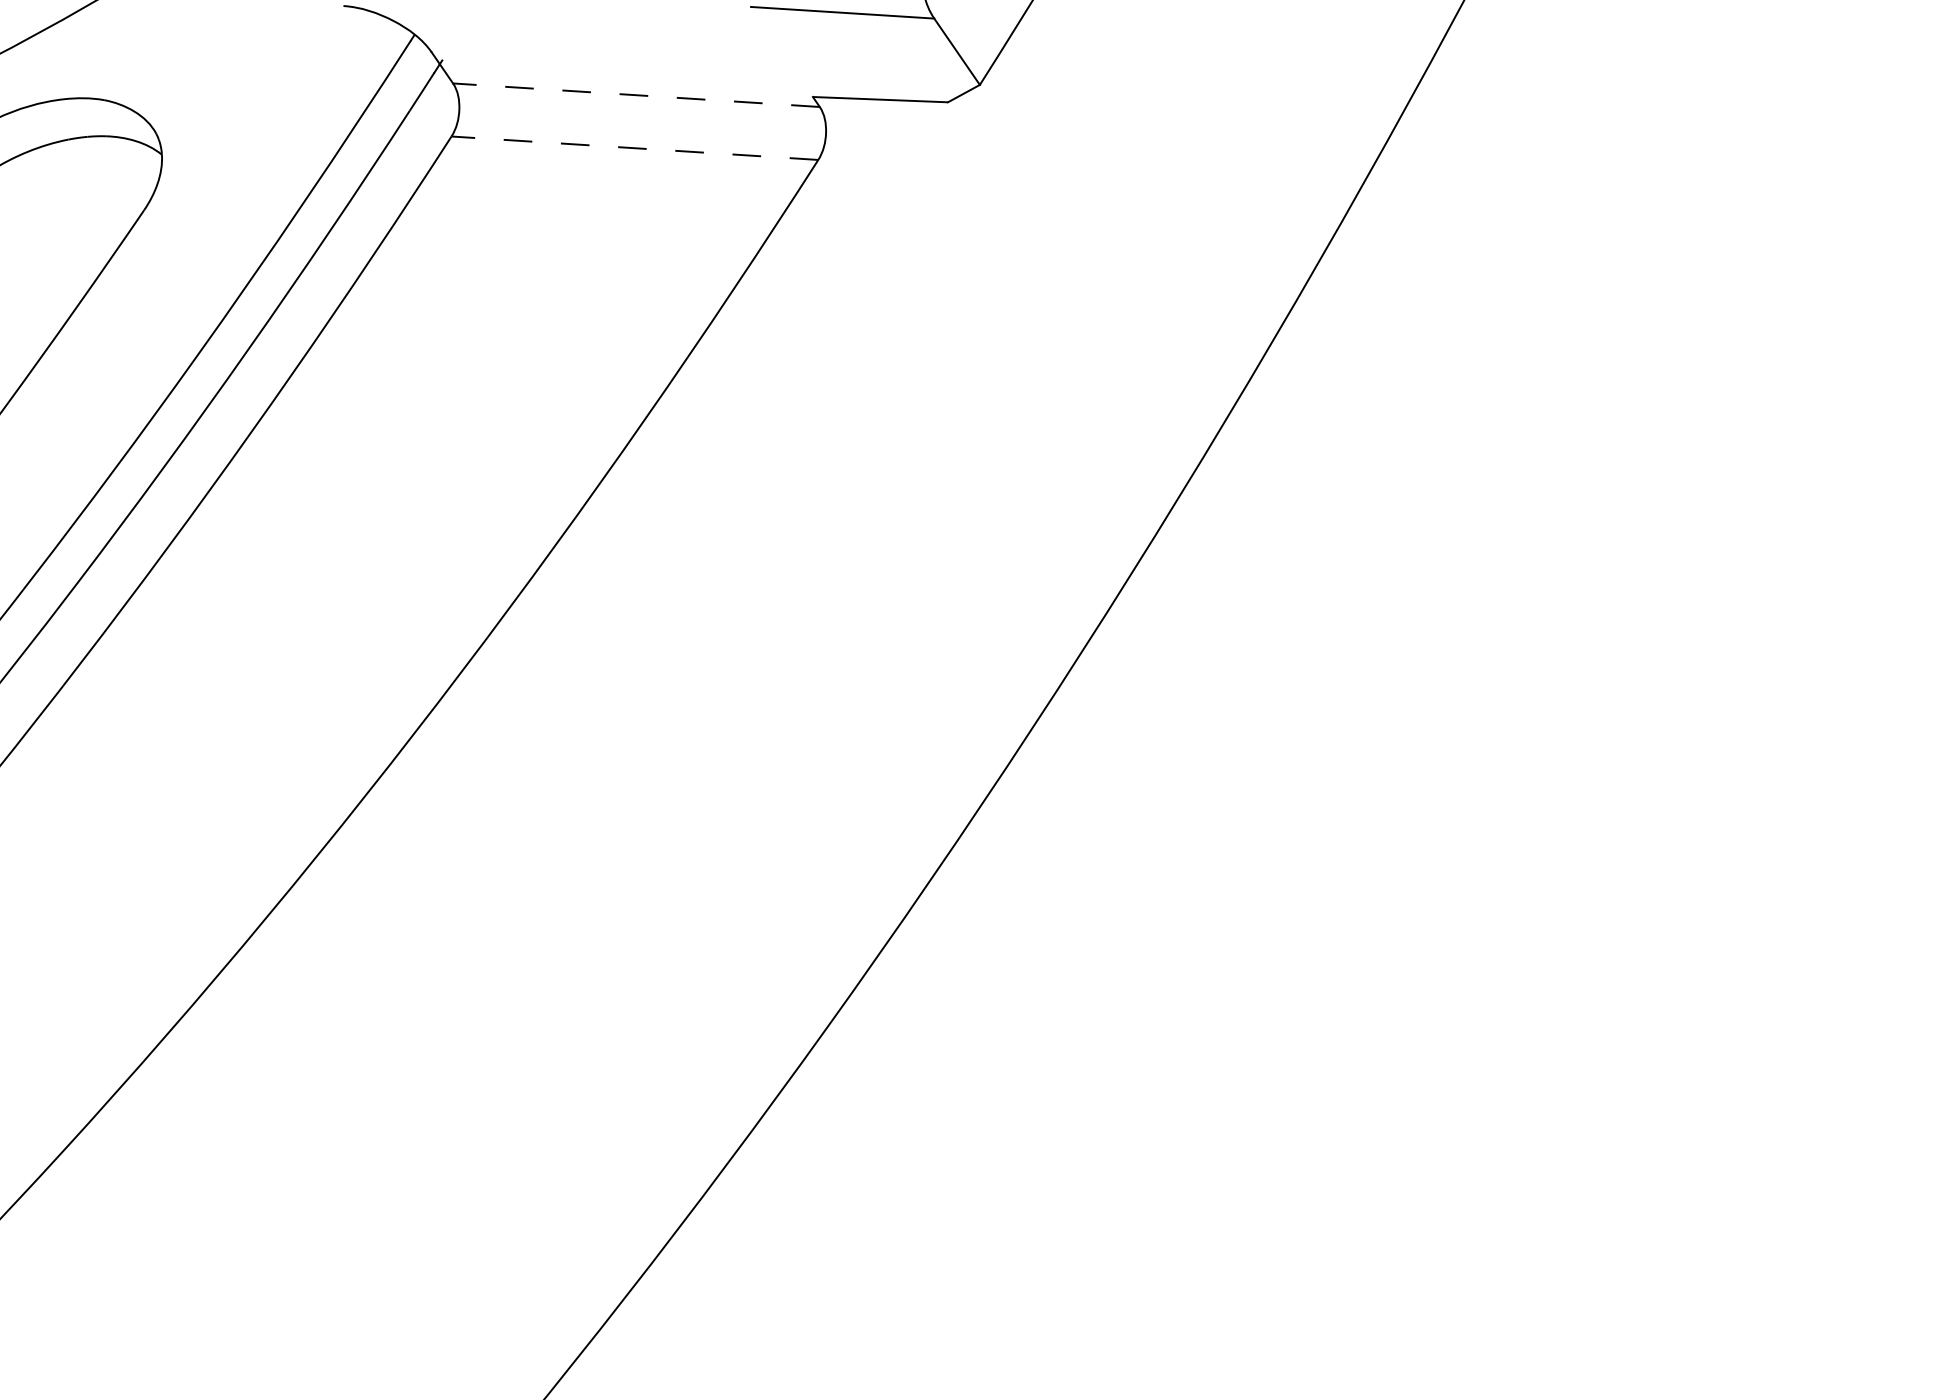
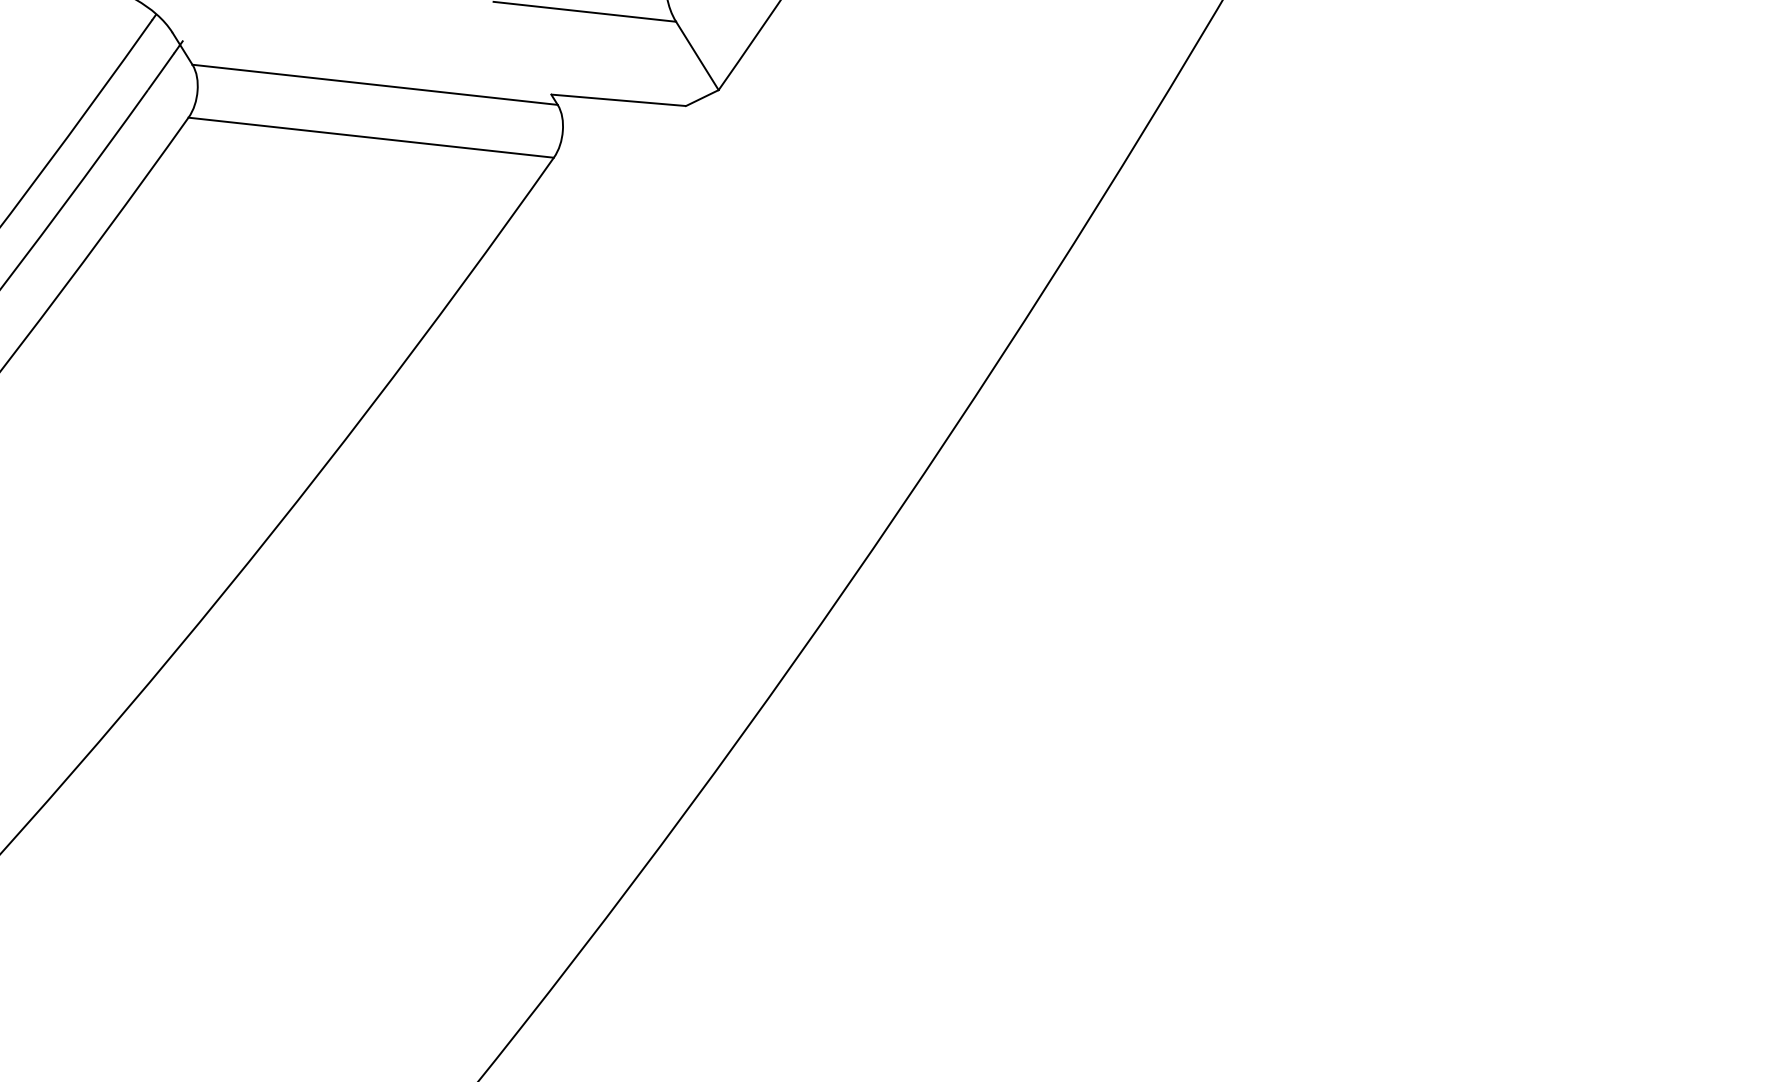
line: (636, 95) -> (375, 85), dashed -> solid
line: (634, 148) -> (370, 137), dashed -> solid

